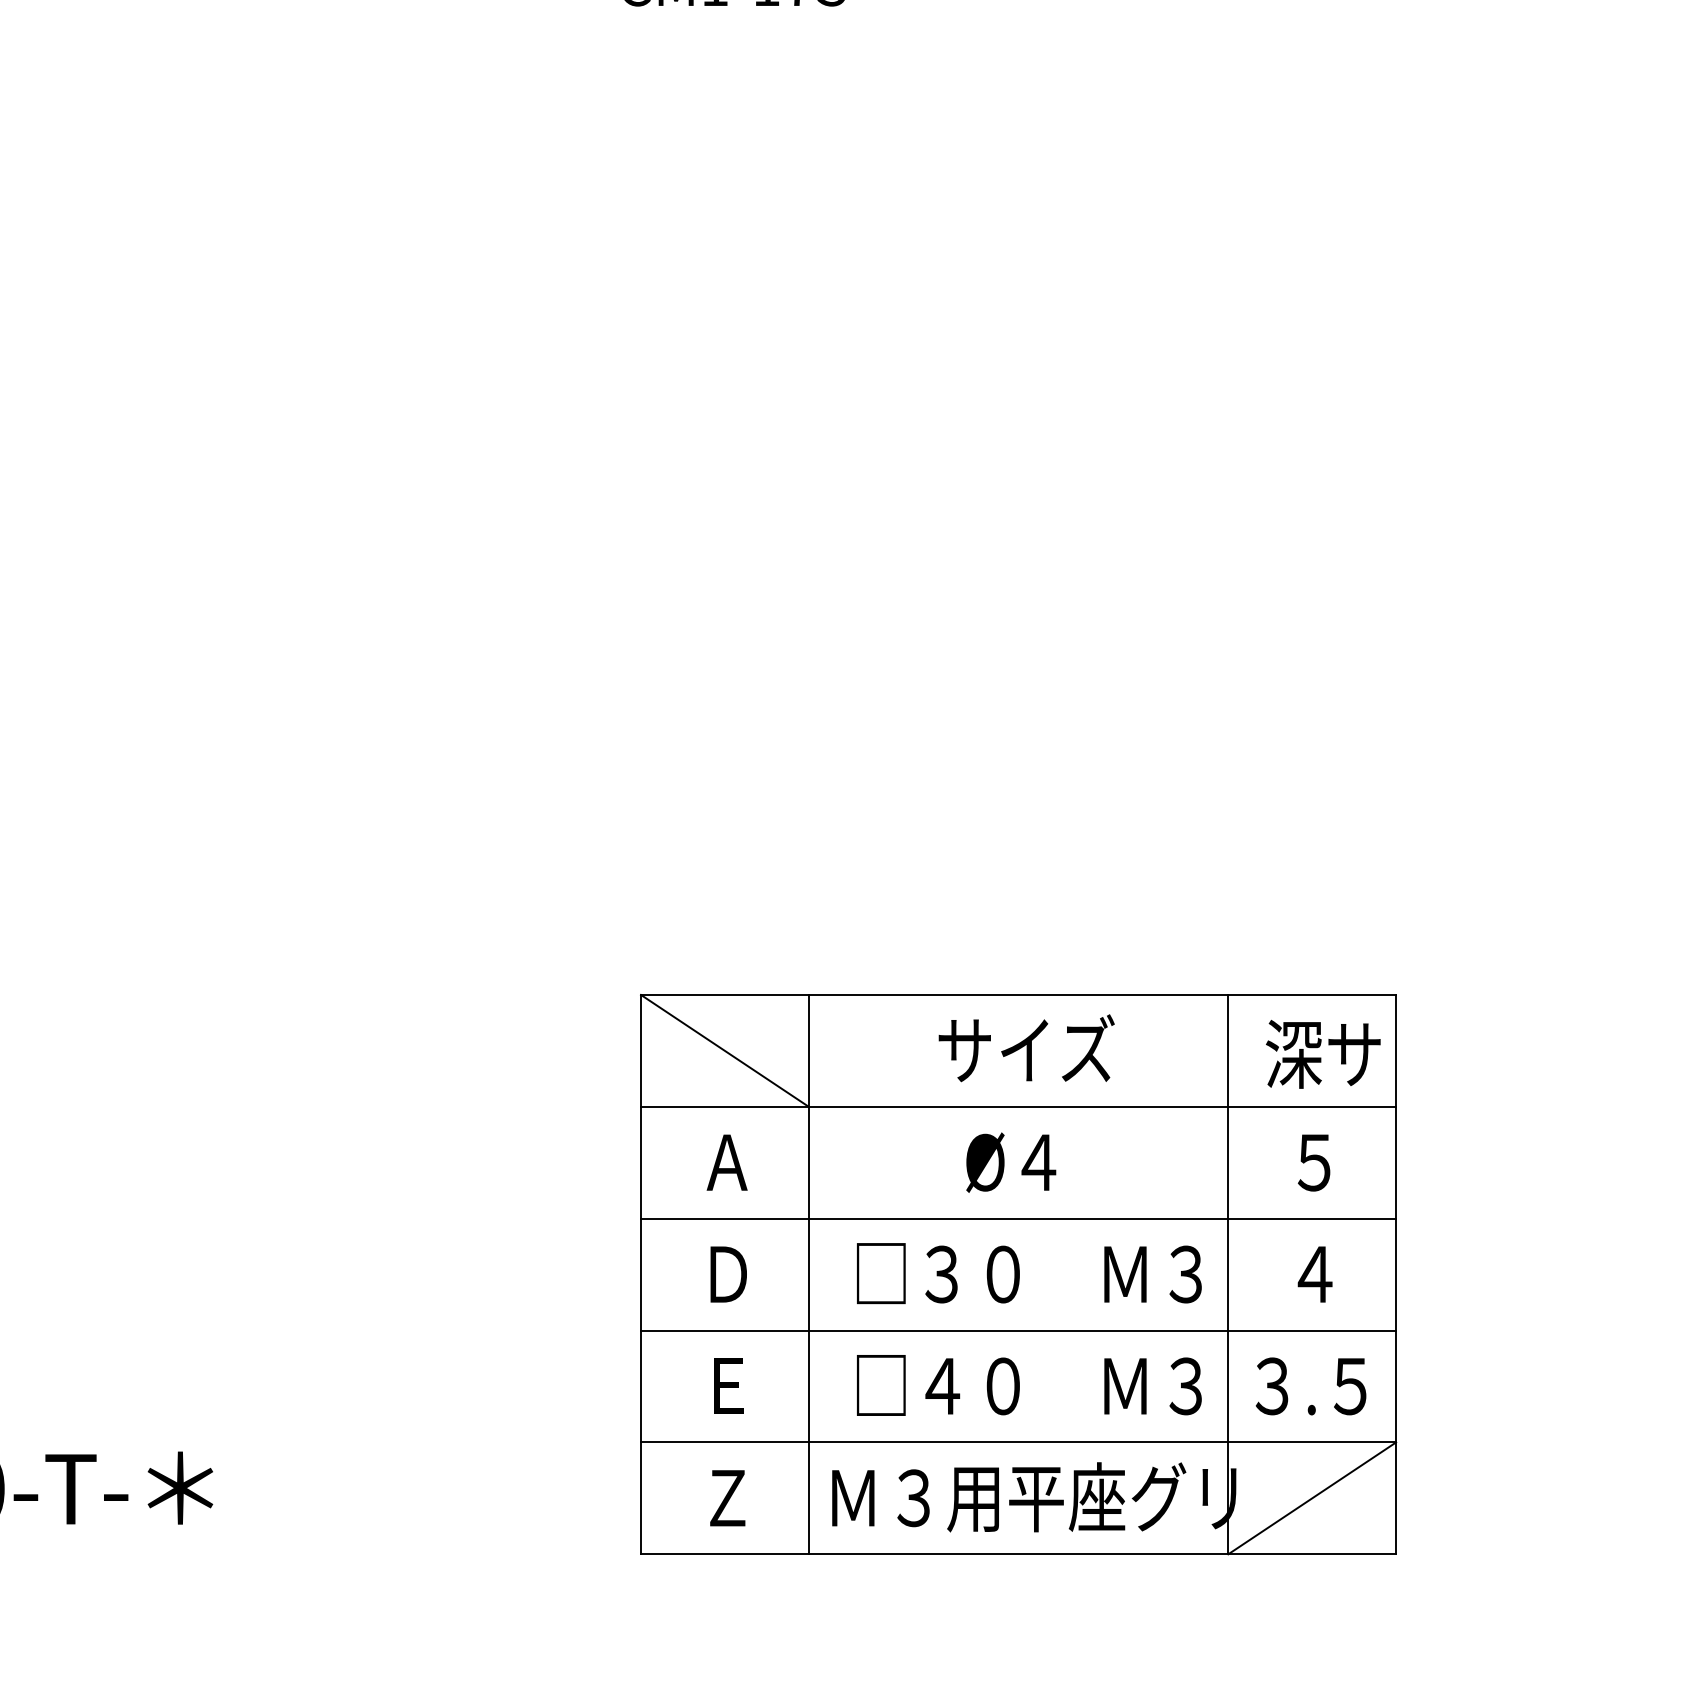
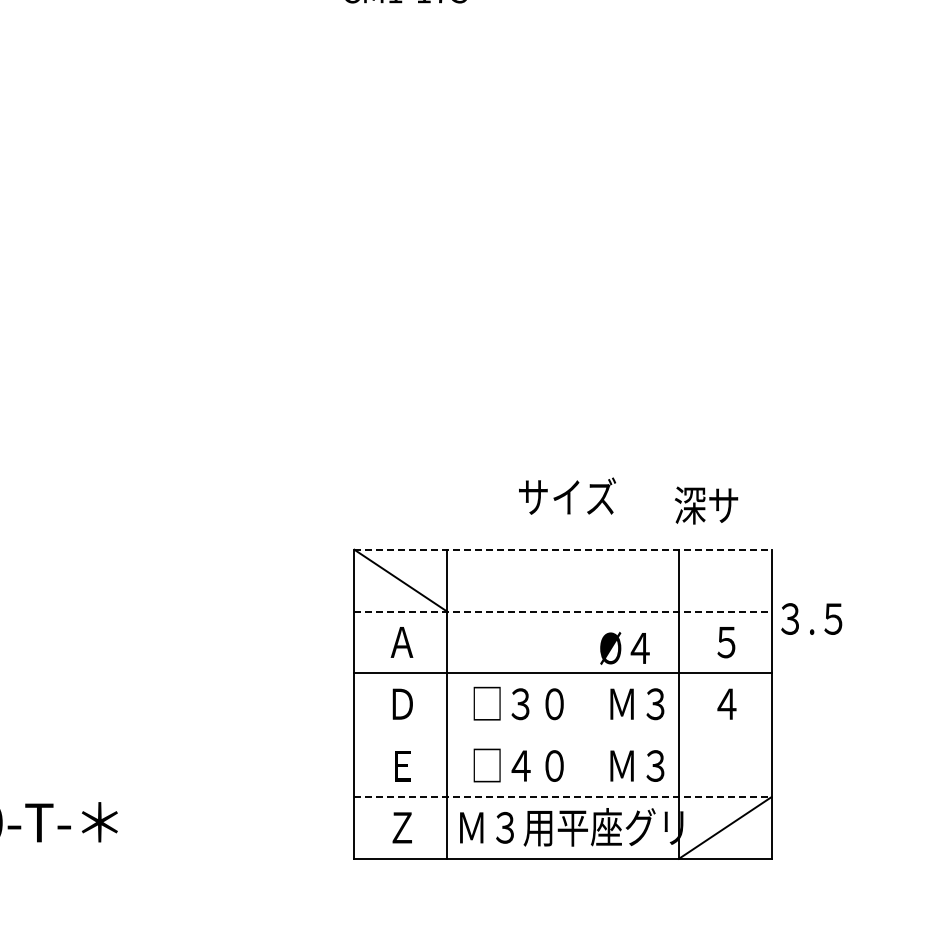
line: (1019, 994) -> (563, 549), solid -> dashed
text: (1026, 1047) -> (567, 495), moved
text: (1323, 1054) -> (706, 505), moved
line: (1019, 1106) -> (563, 611), solid -> dashed
text: (1010, 1161) -> (624, 647), moved
line: (1017, 1331) -> (562, 735), removed
text: (1310, 1385) -> (811, 618), moved
line: (1019, 1443) -> (563, 797), solid -> dashed

